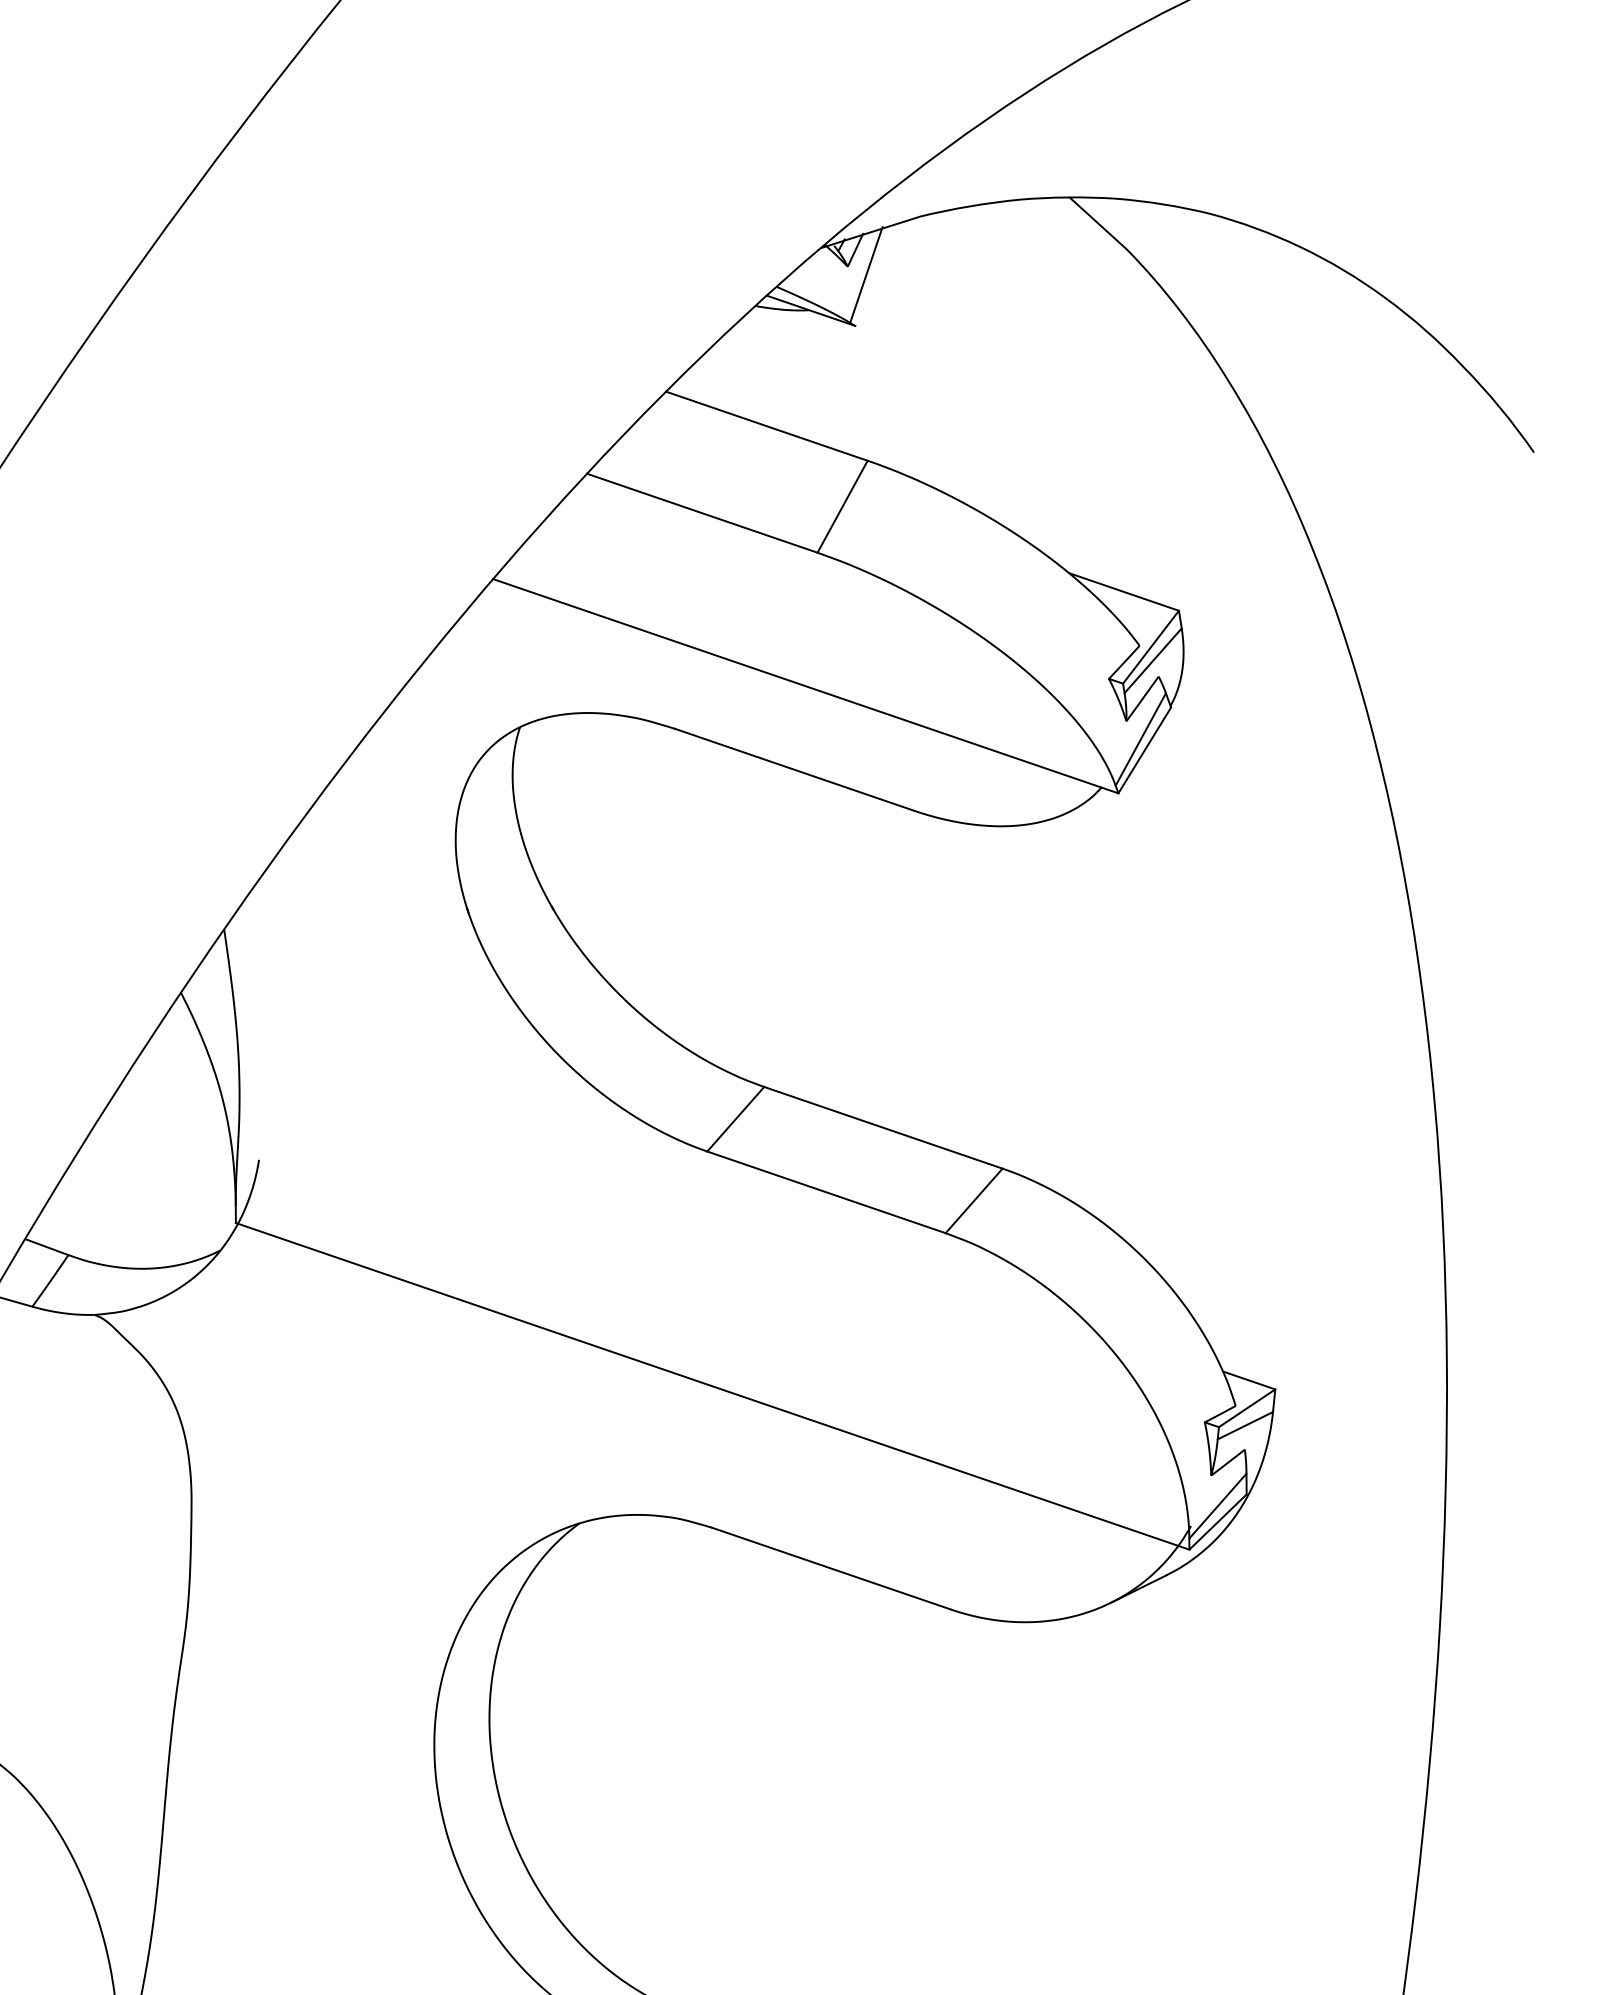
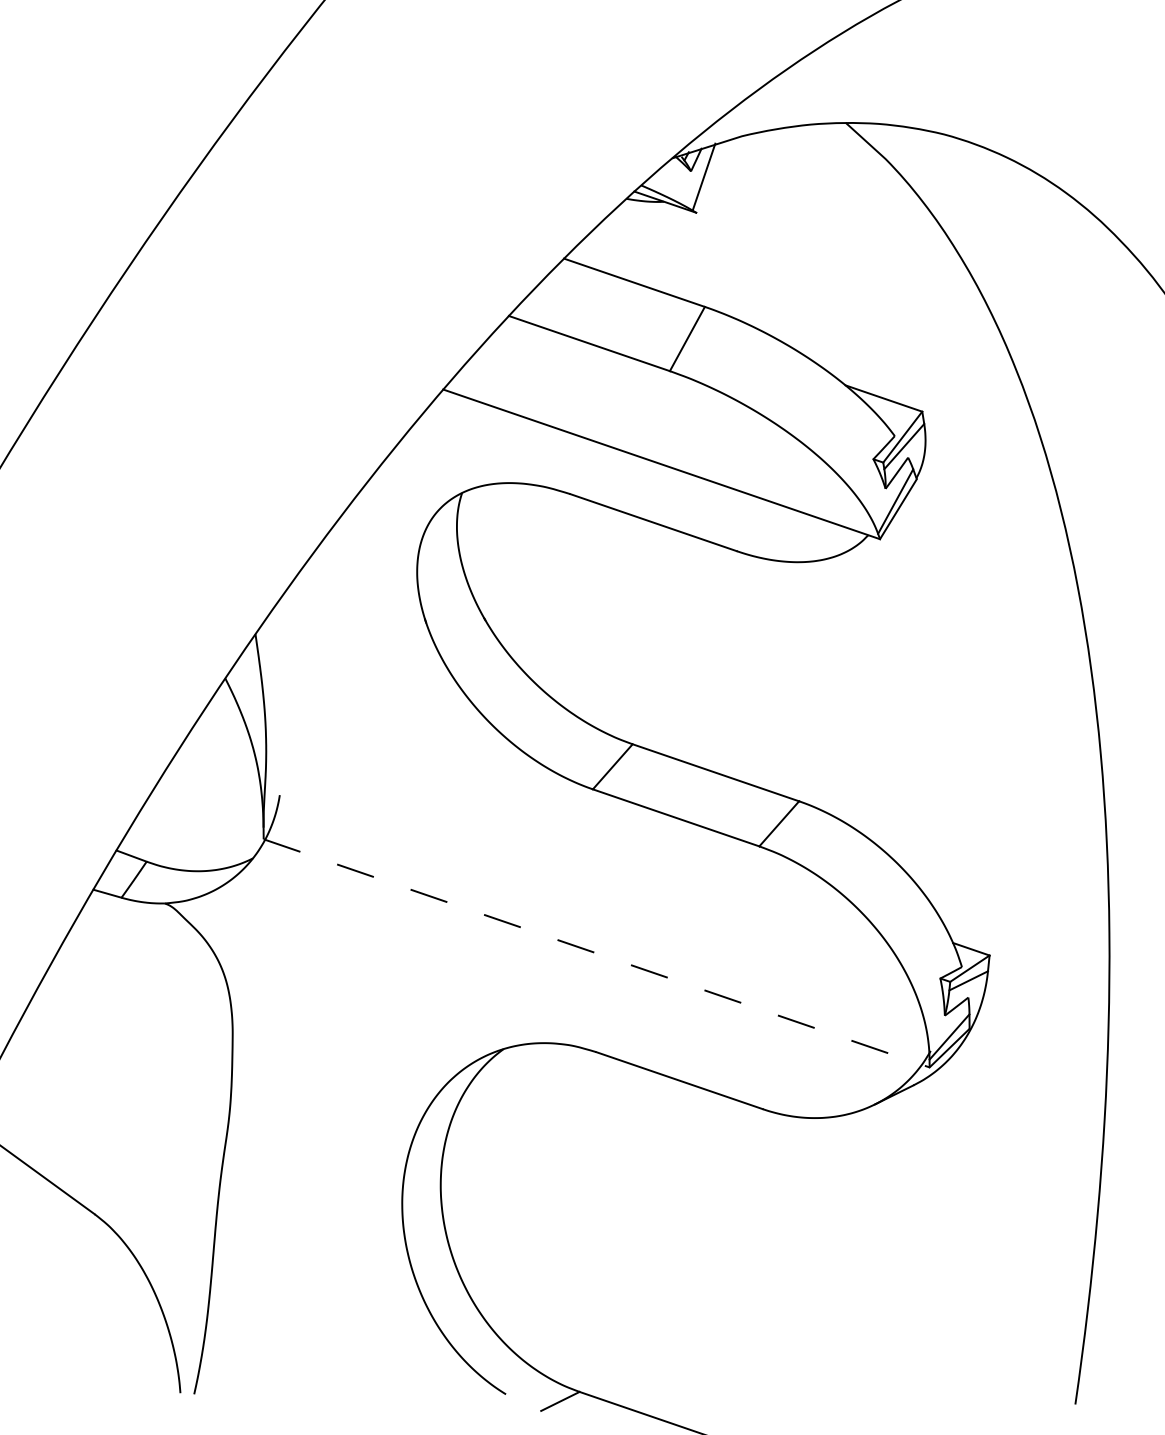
line: (712, 1386) -> (596, 953), solid -> dashed

